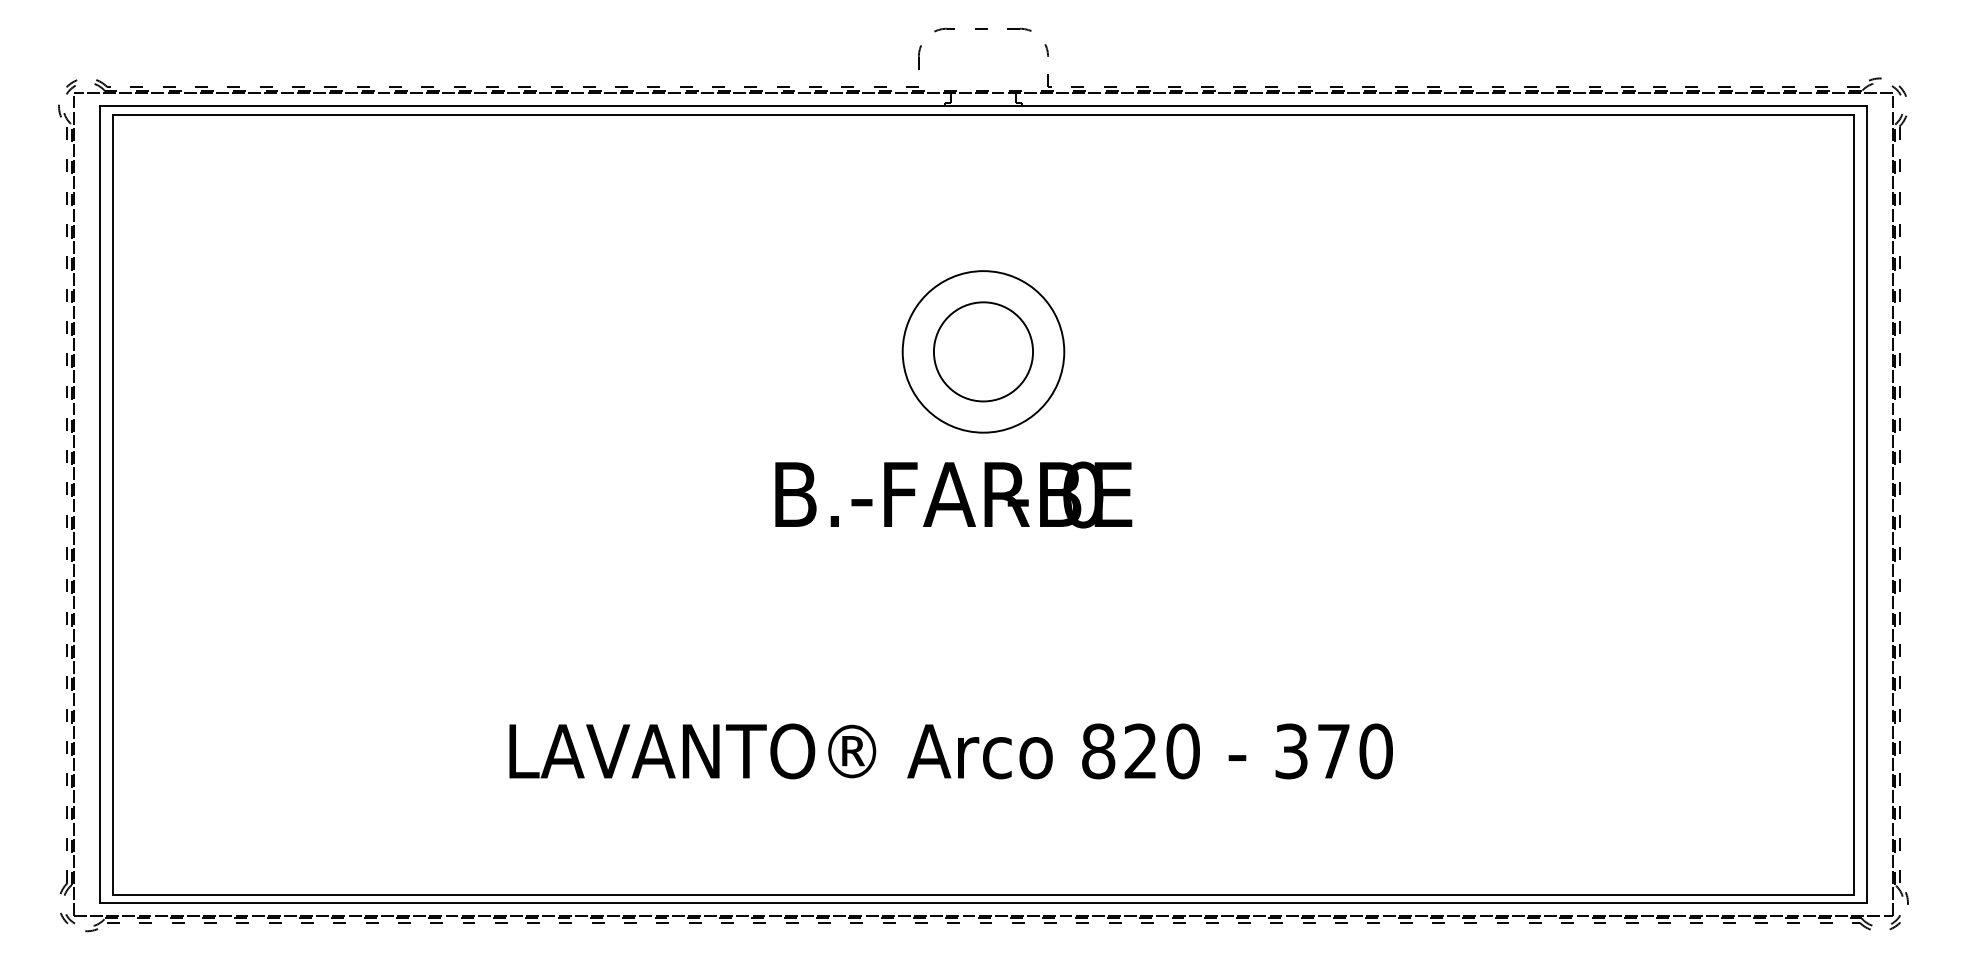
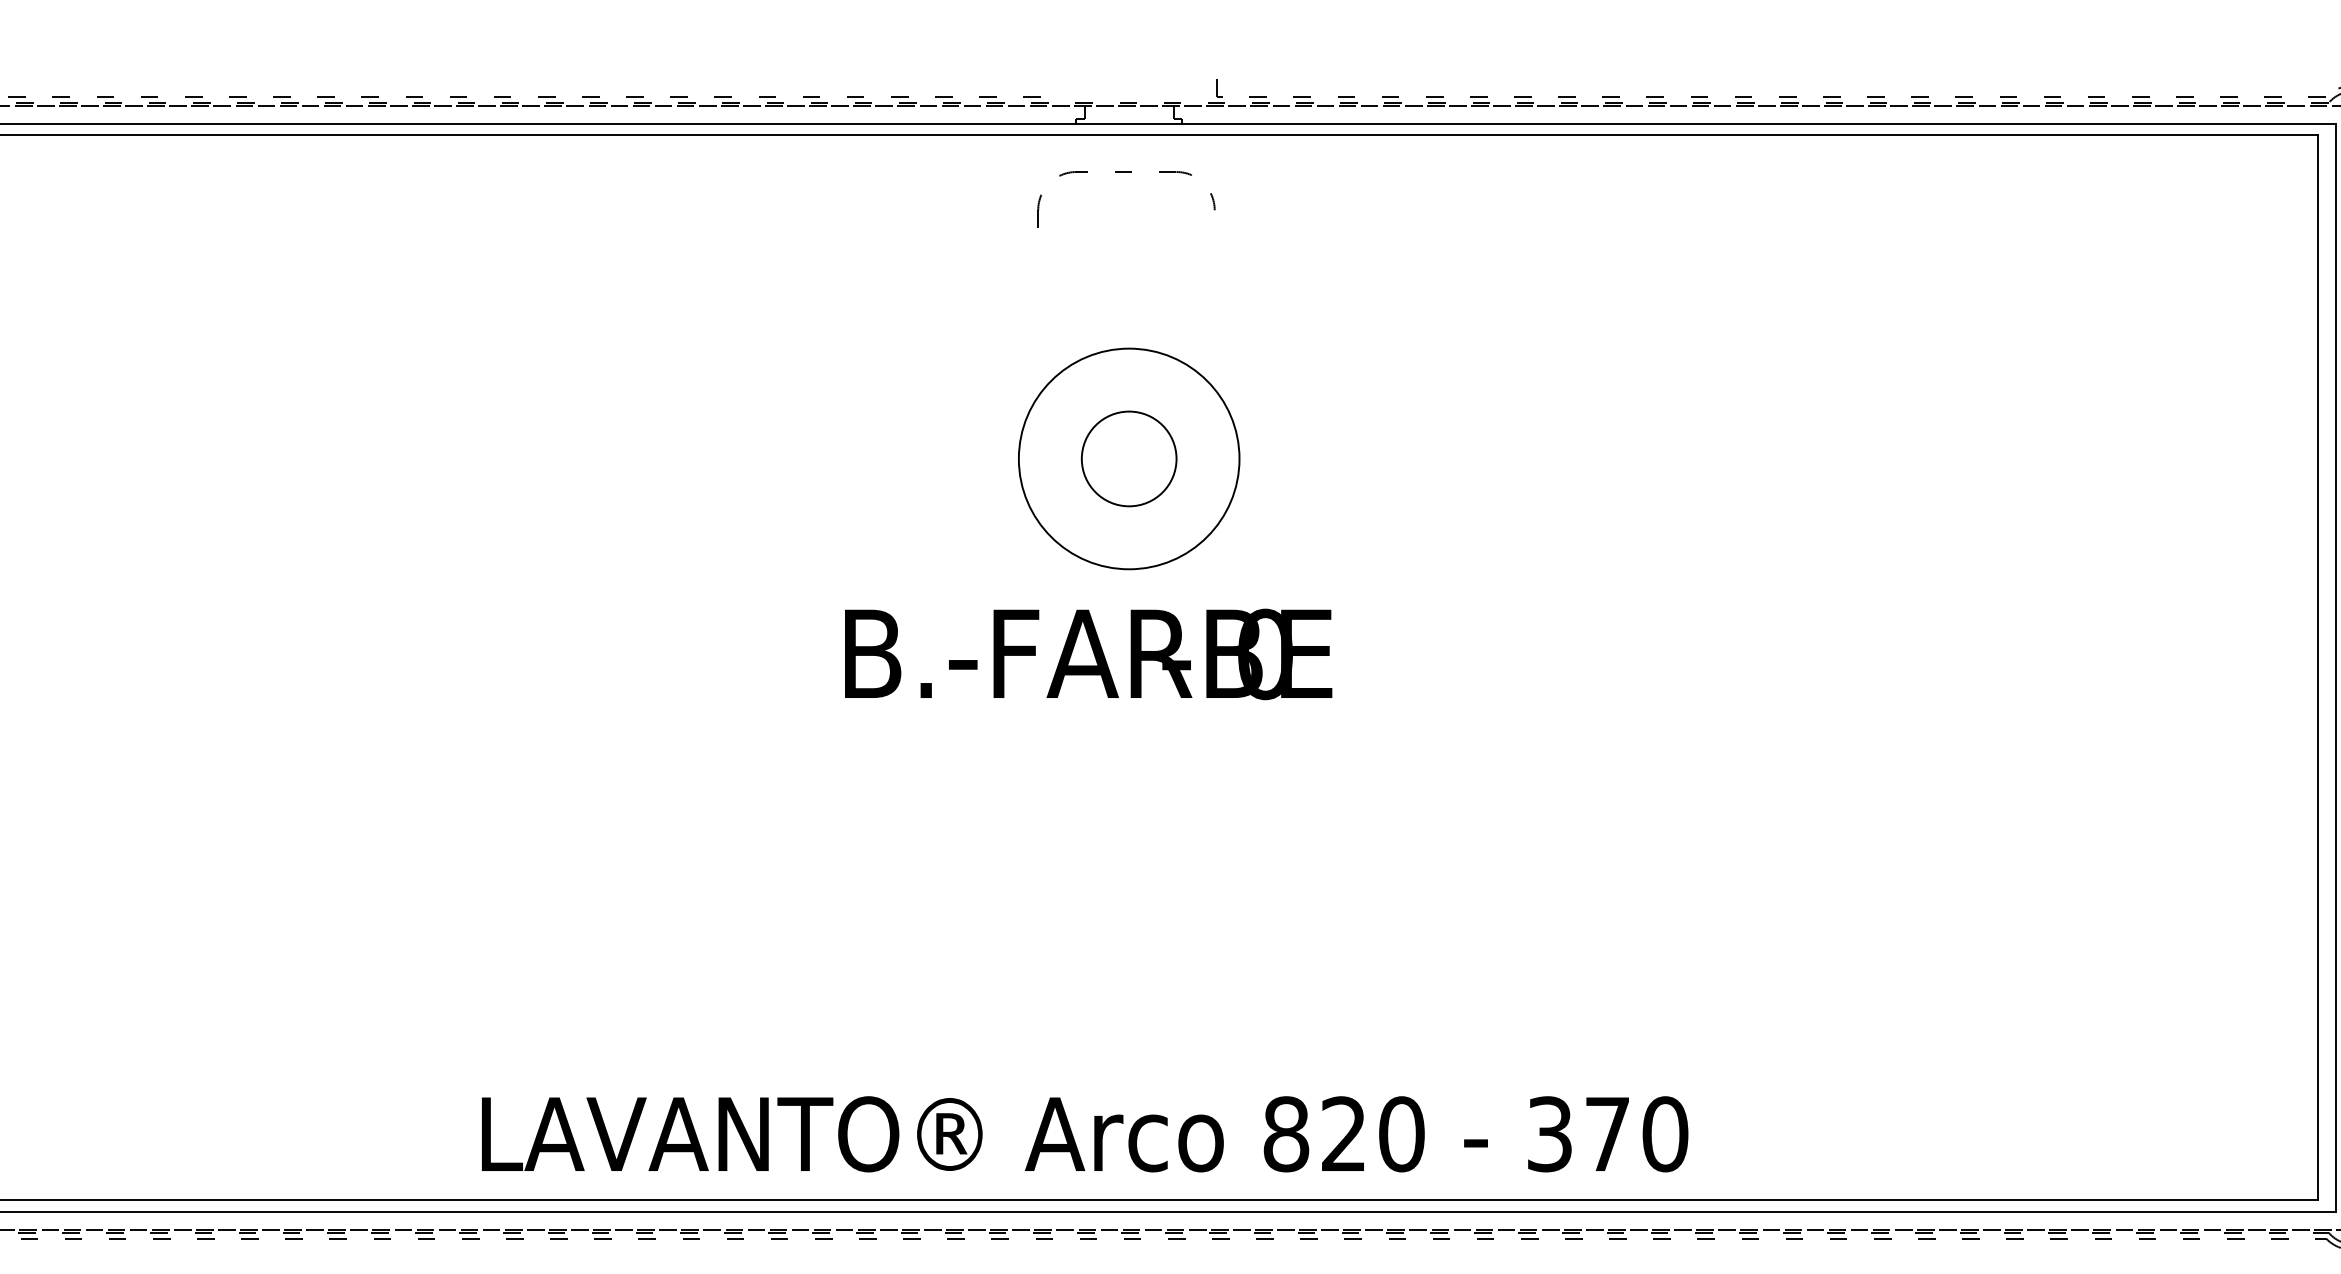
part: (983, 29) -> (1126, 173), moved
circle: (983, 351) -> (1129, 458), size x0.7
text: (950, 751) -> (1084, 1134), moved

